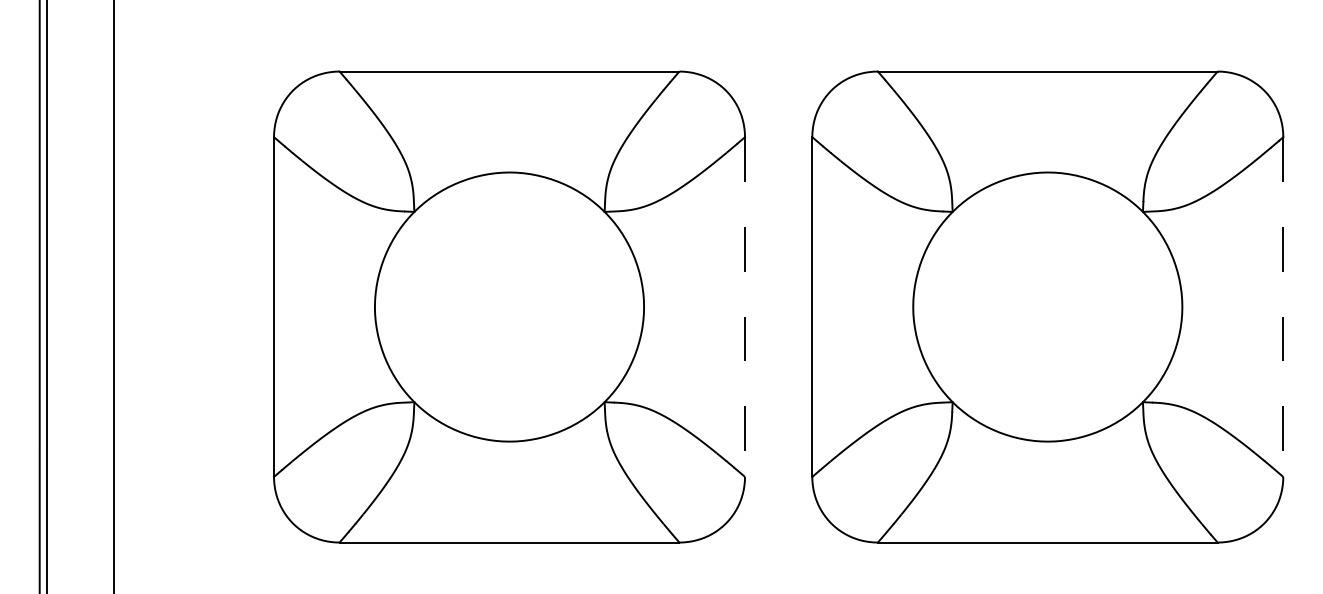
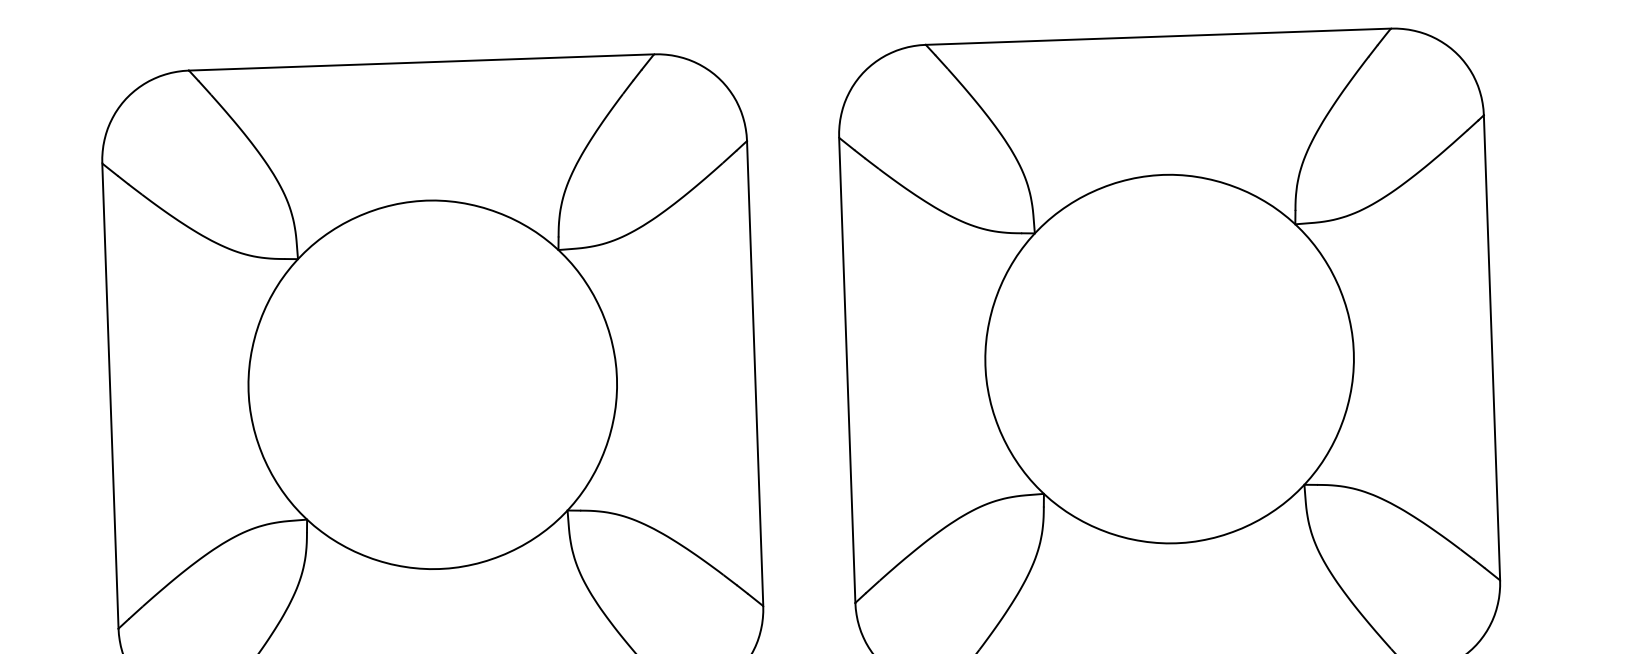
line: (745, 307) -> (755, 374), dashed -> solid
line: (1283, 307) -> (1492, 348), dashed -> solid

